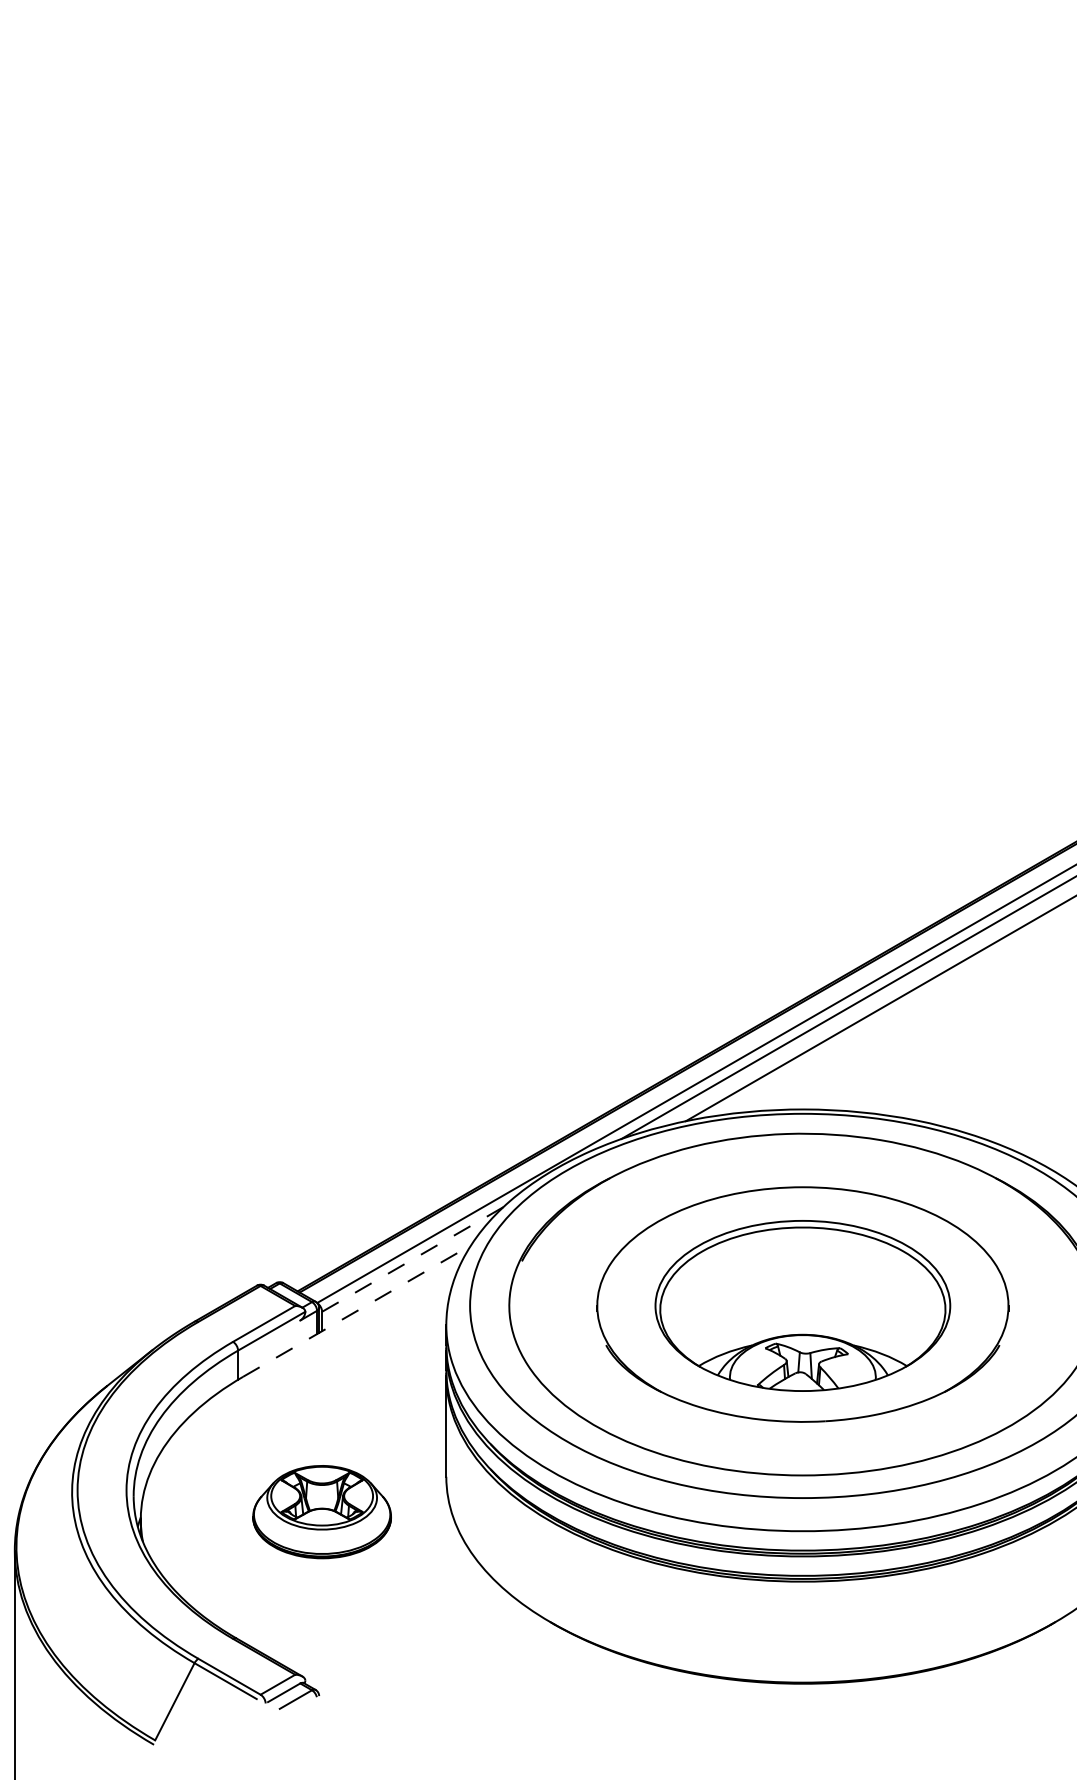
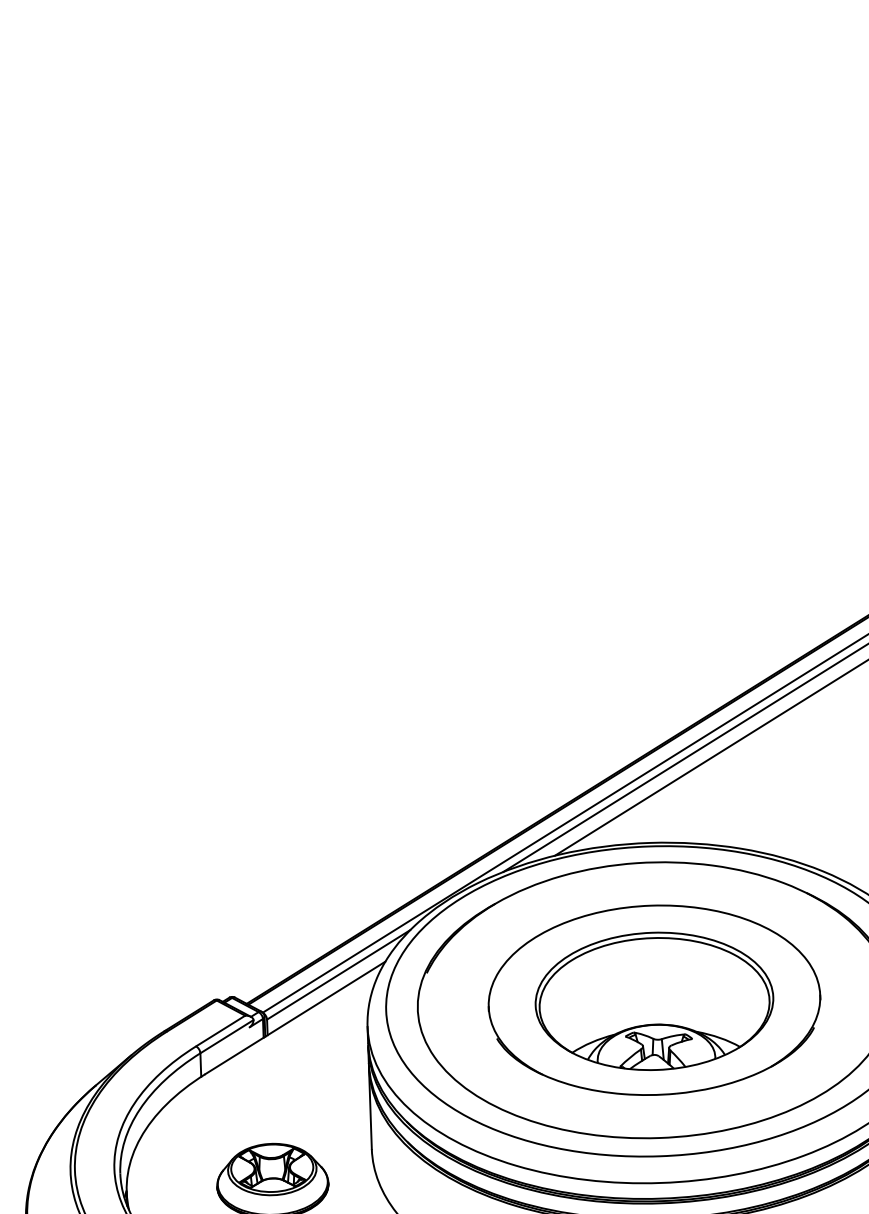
line: (412, 1259) -> (338, 974), dashed -> solid
line: (357, 1310) -> (295, 1017), dashed -> solid

